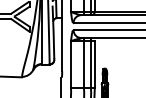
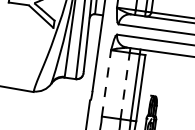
line: (70, 64) -> (105, 83), solid -> dashed
line: (83, 64) -> (124, 85), solid -> dashed

